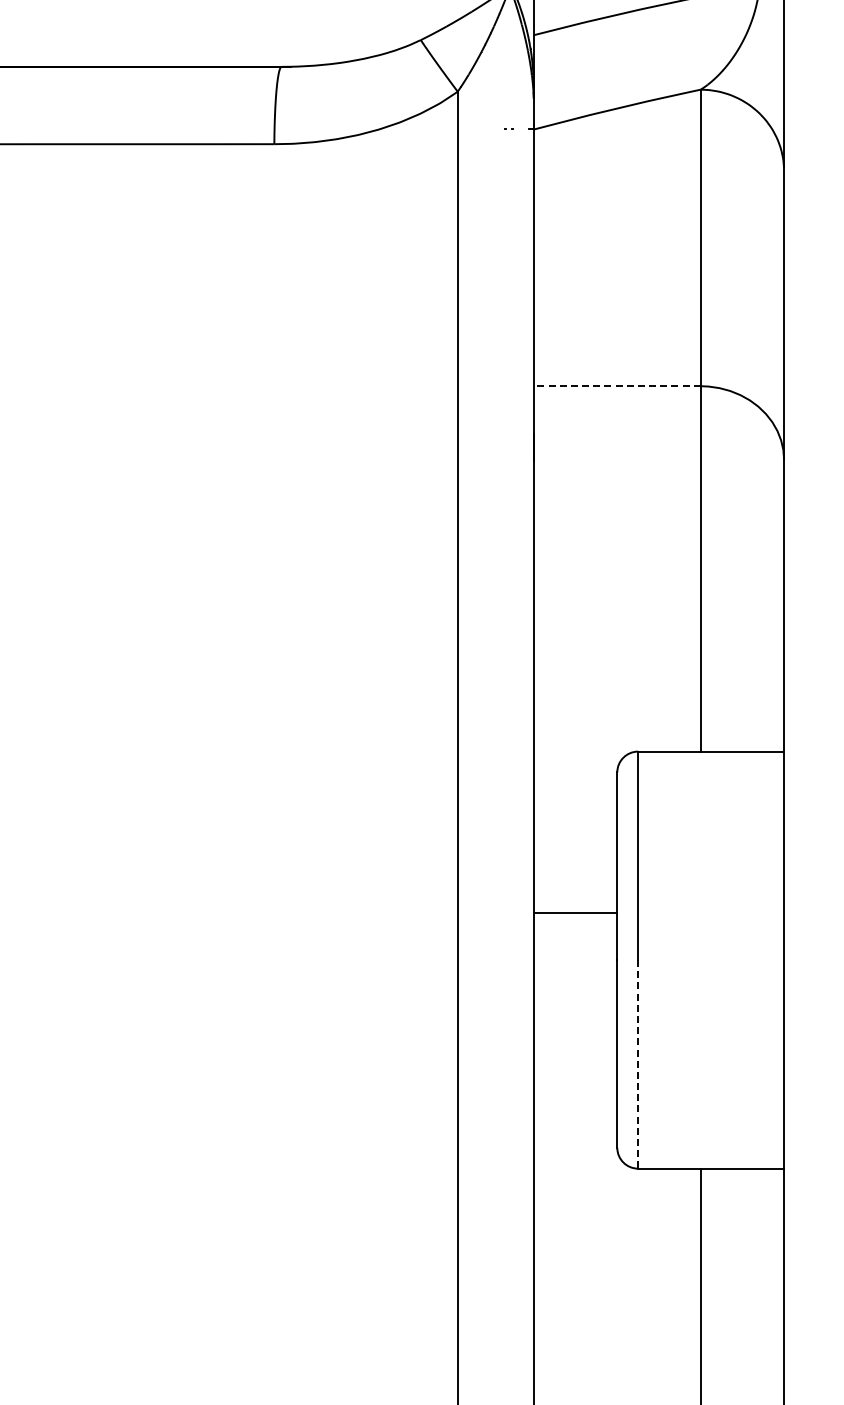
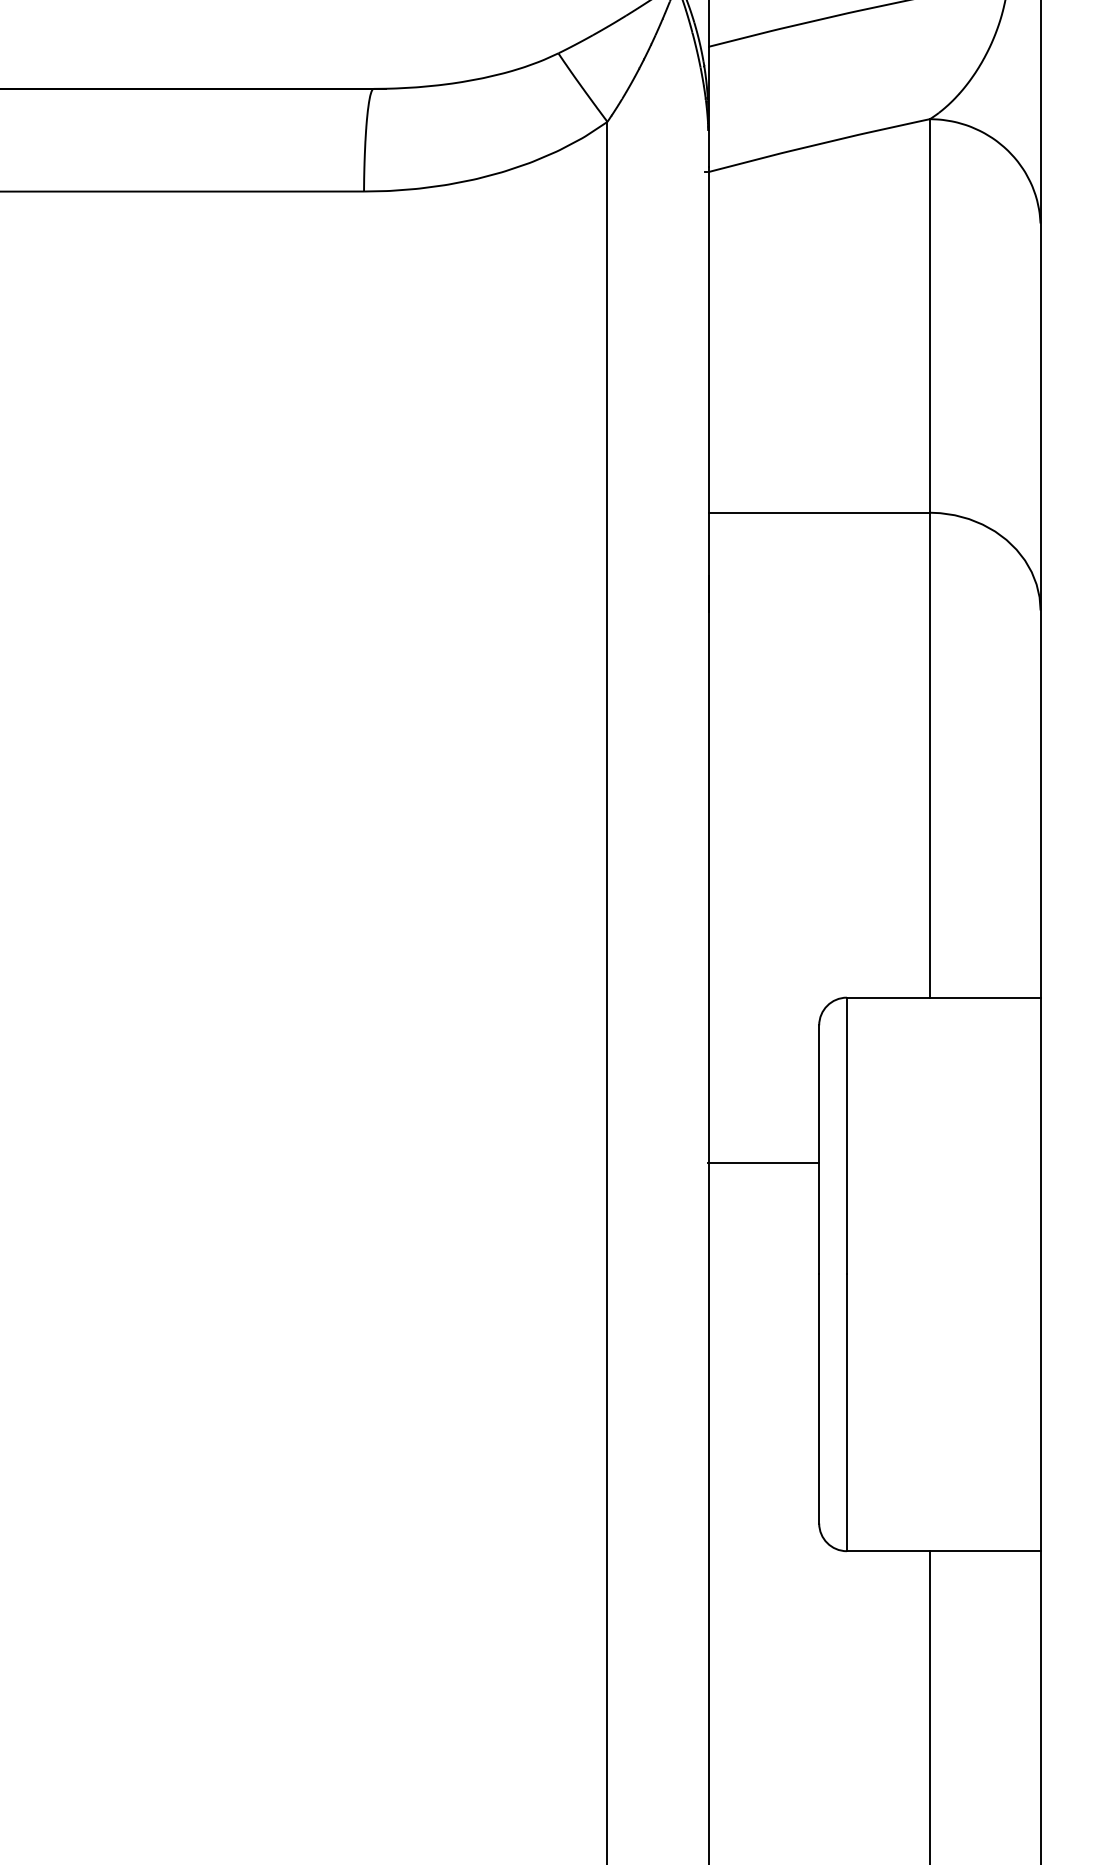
line: (616, 386) -> (818, 513), dashed -> solid
line: (575, 913) -> (763, 1163), moved
line: (638, 1064) -> (847, 1412), dashed -> solid

